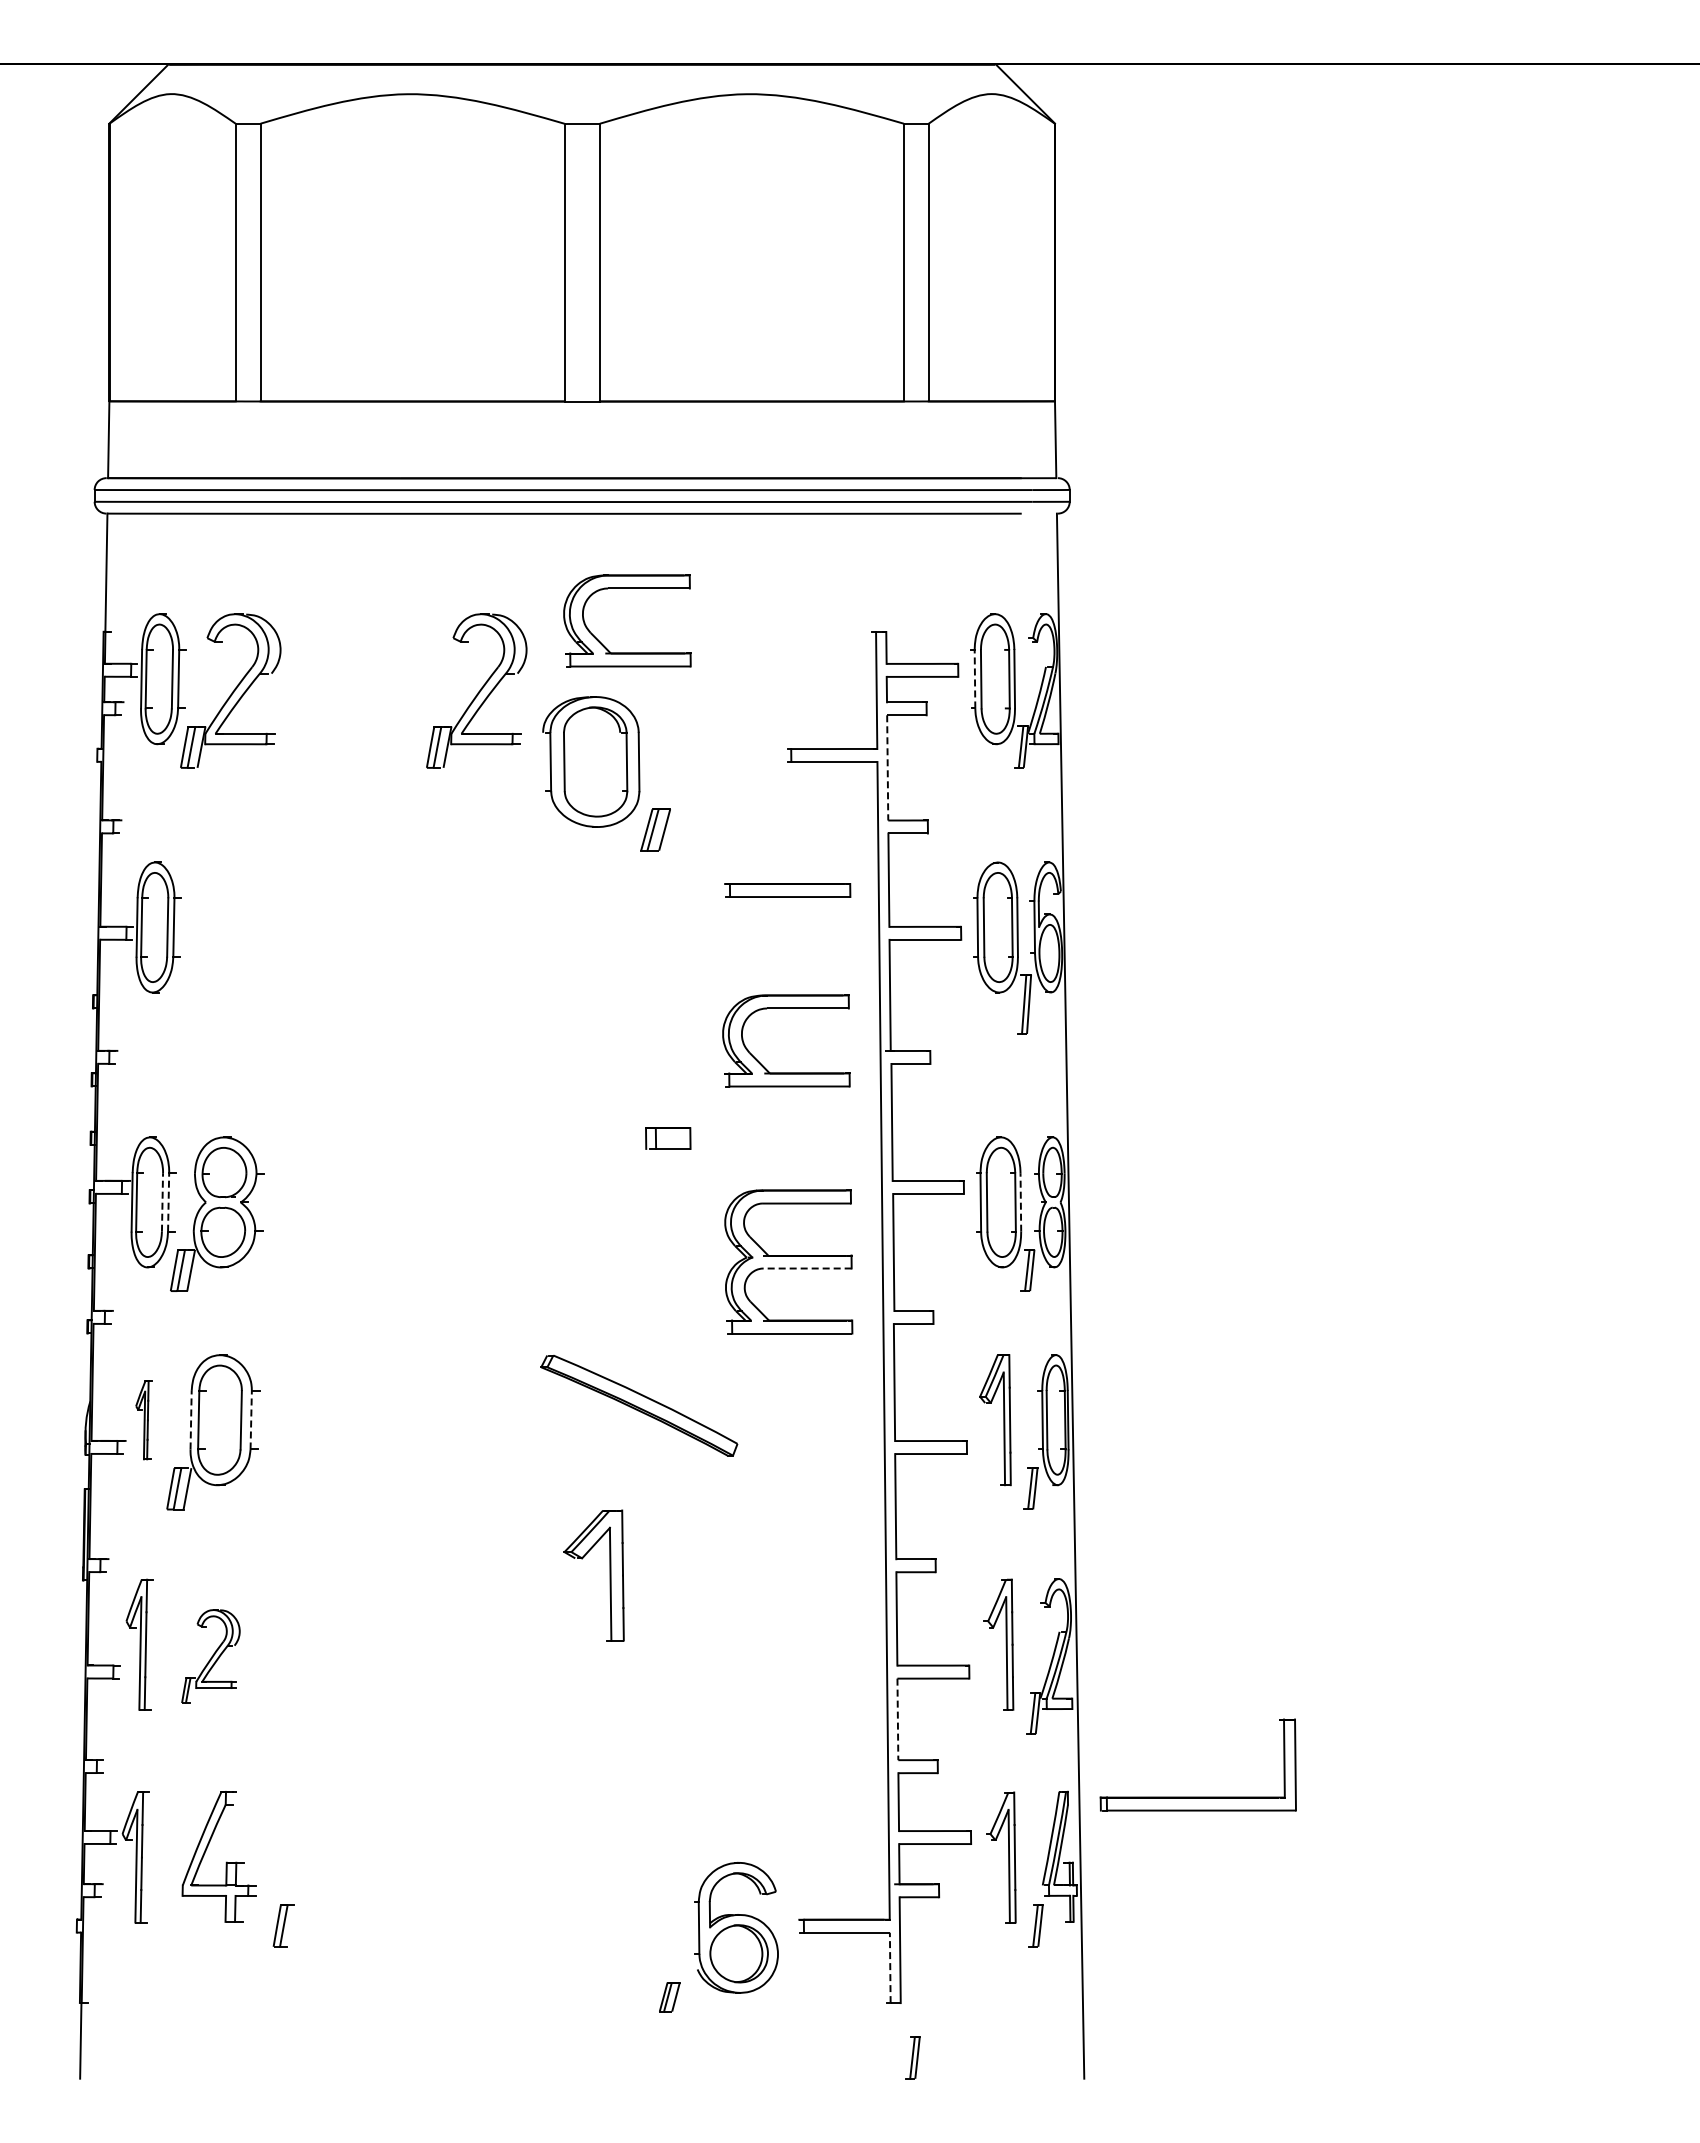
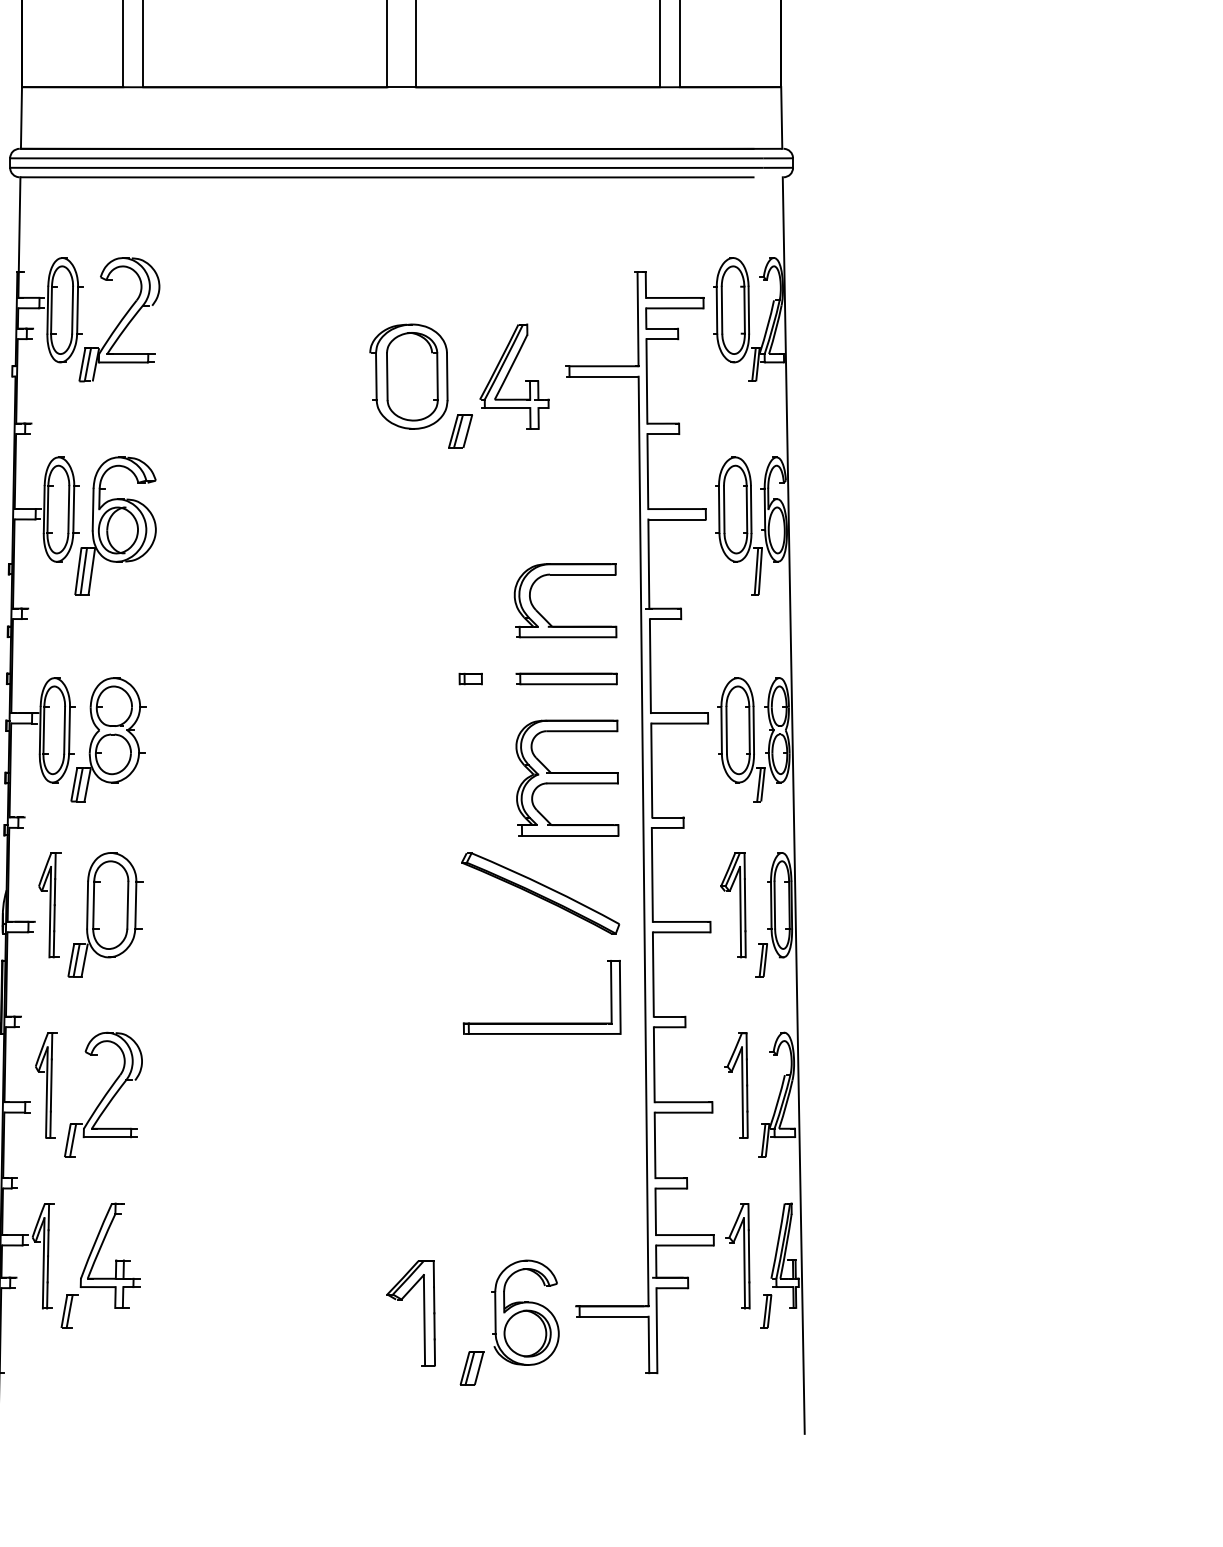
part: (627, 588) -> (437, 237), removed
line: (974, 678) -> (716, 309), dashed -> solid
part: (476, 690) -> (316, 319), removed
part: (716, 757) -> (509, 373), added
line: (887, 767) -> (646, 381), dashed -> solid
part: (787, 890) -> (566, 679), moved
part: (225, 947) -> (115, 525), added
part: (668, 1138) -> (470, 679), size x0.62
line: (162, 1201) -> (64, 729), dashed -> solid
line: (168, 1201) -> (69, 729), dashed -> solid
line: (1020, 1201) -> (753, 729), dashed -> solid
line: (807, 1268) -> (582, 783), dashed -> solid
part: (639, 1405) -> (540, 893), moved
line: (191, 1419) -> (87, 904), dashed -> solid
line: (251, 1419) -> (136, 904), dashed -> solid
part: (144, 1420) -> (50, 905), size x1.67
part: (609, 1575) -> (423, 1313), moved
part: (210, 1656) -> (103, 1094), size x1.67
line: (897, 1719) -> (654, 1145), dashed -> solid
part: (1197, 1796) -> (541, 1022), moved
part: (283, 1925) -> (69, 1310), moved
line: (890, 1967) -> (649, 1344), dashed -> solid
part: (669, 1996) -> (471, 1367), size x1.43
part: (912, 2057) -> (666, 1416), removed

